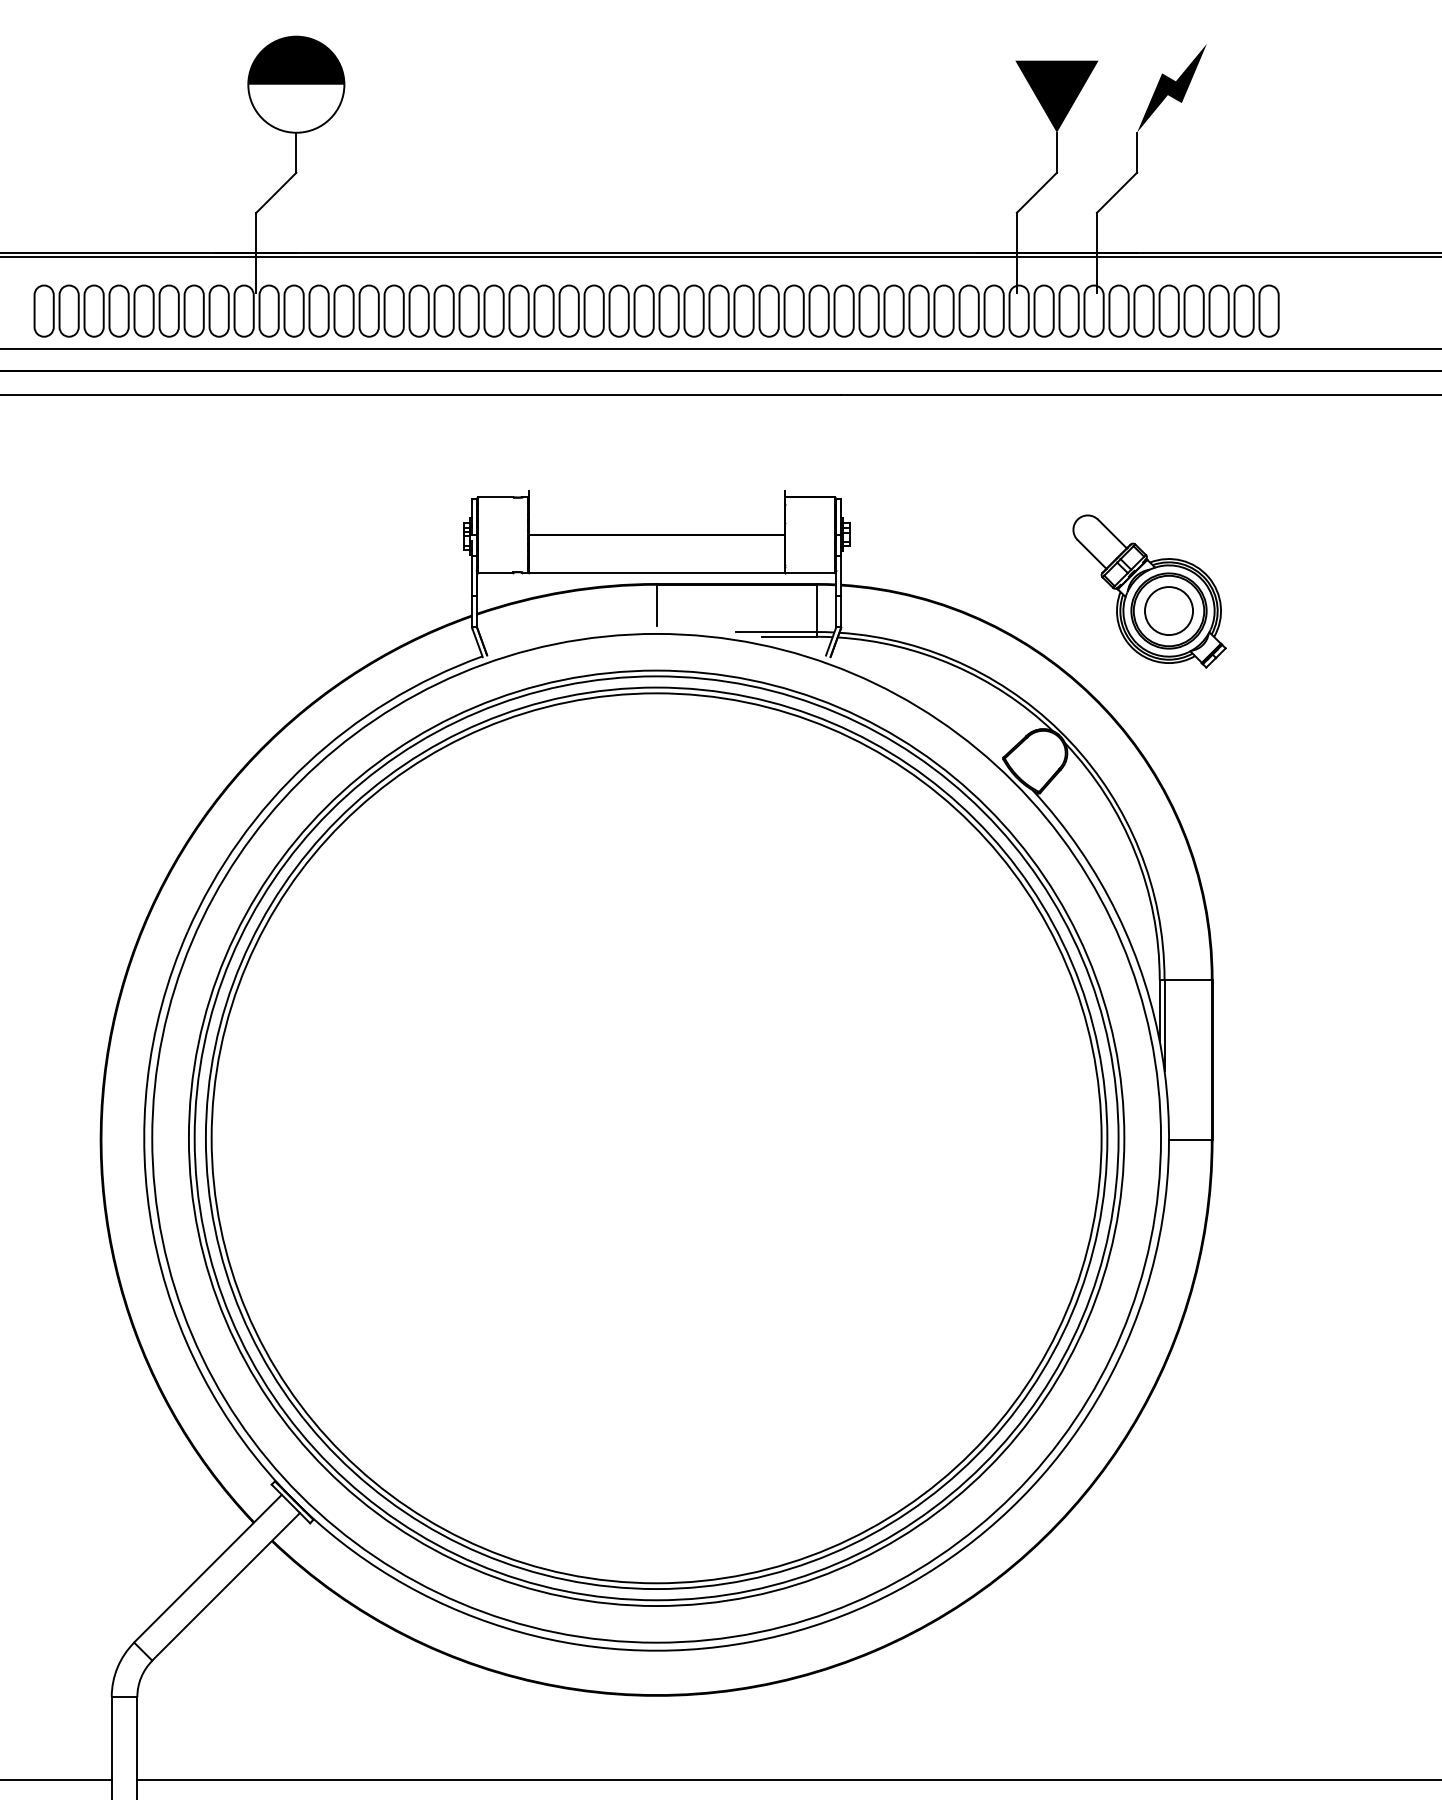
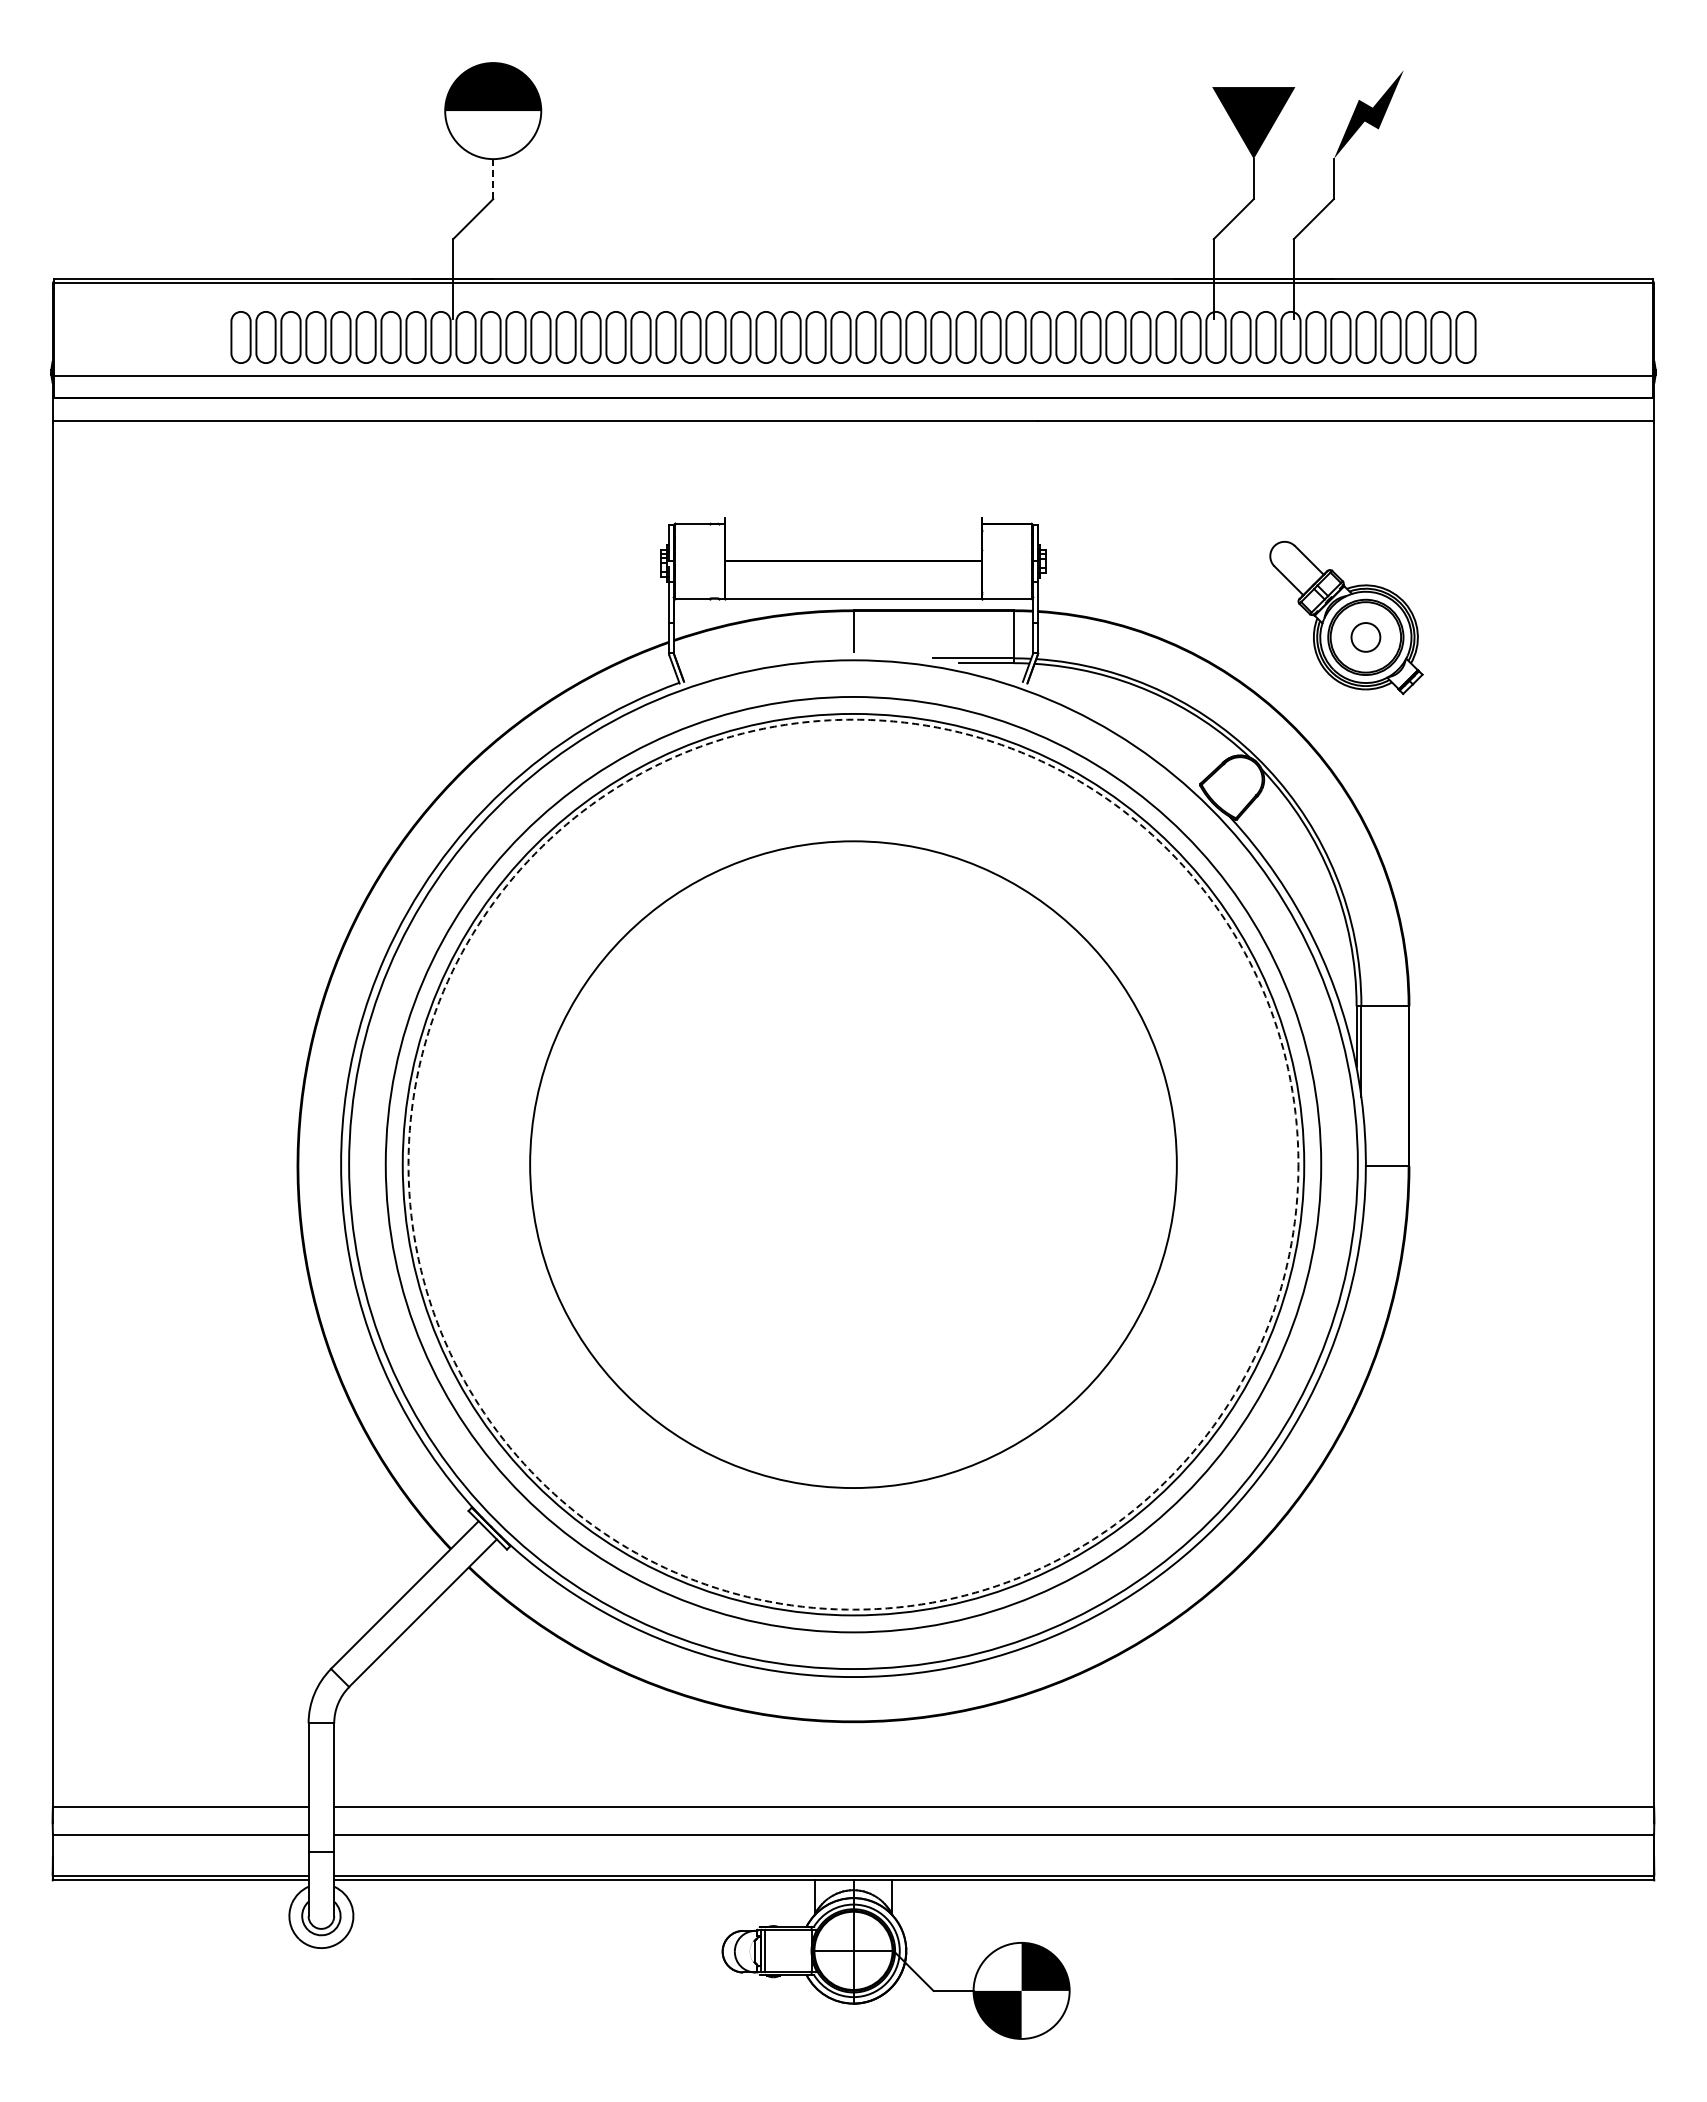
line: (296, 152) -> (493, 178), solid -> dashed
circle: (1168, 611) -> (1365, 637), size x0.6
circle: (656, 1138) -> (853, 1164), size x0.7
circle: (656, 1138) -> (853, 1164), solid -> dashed

